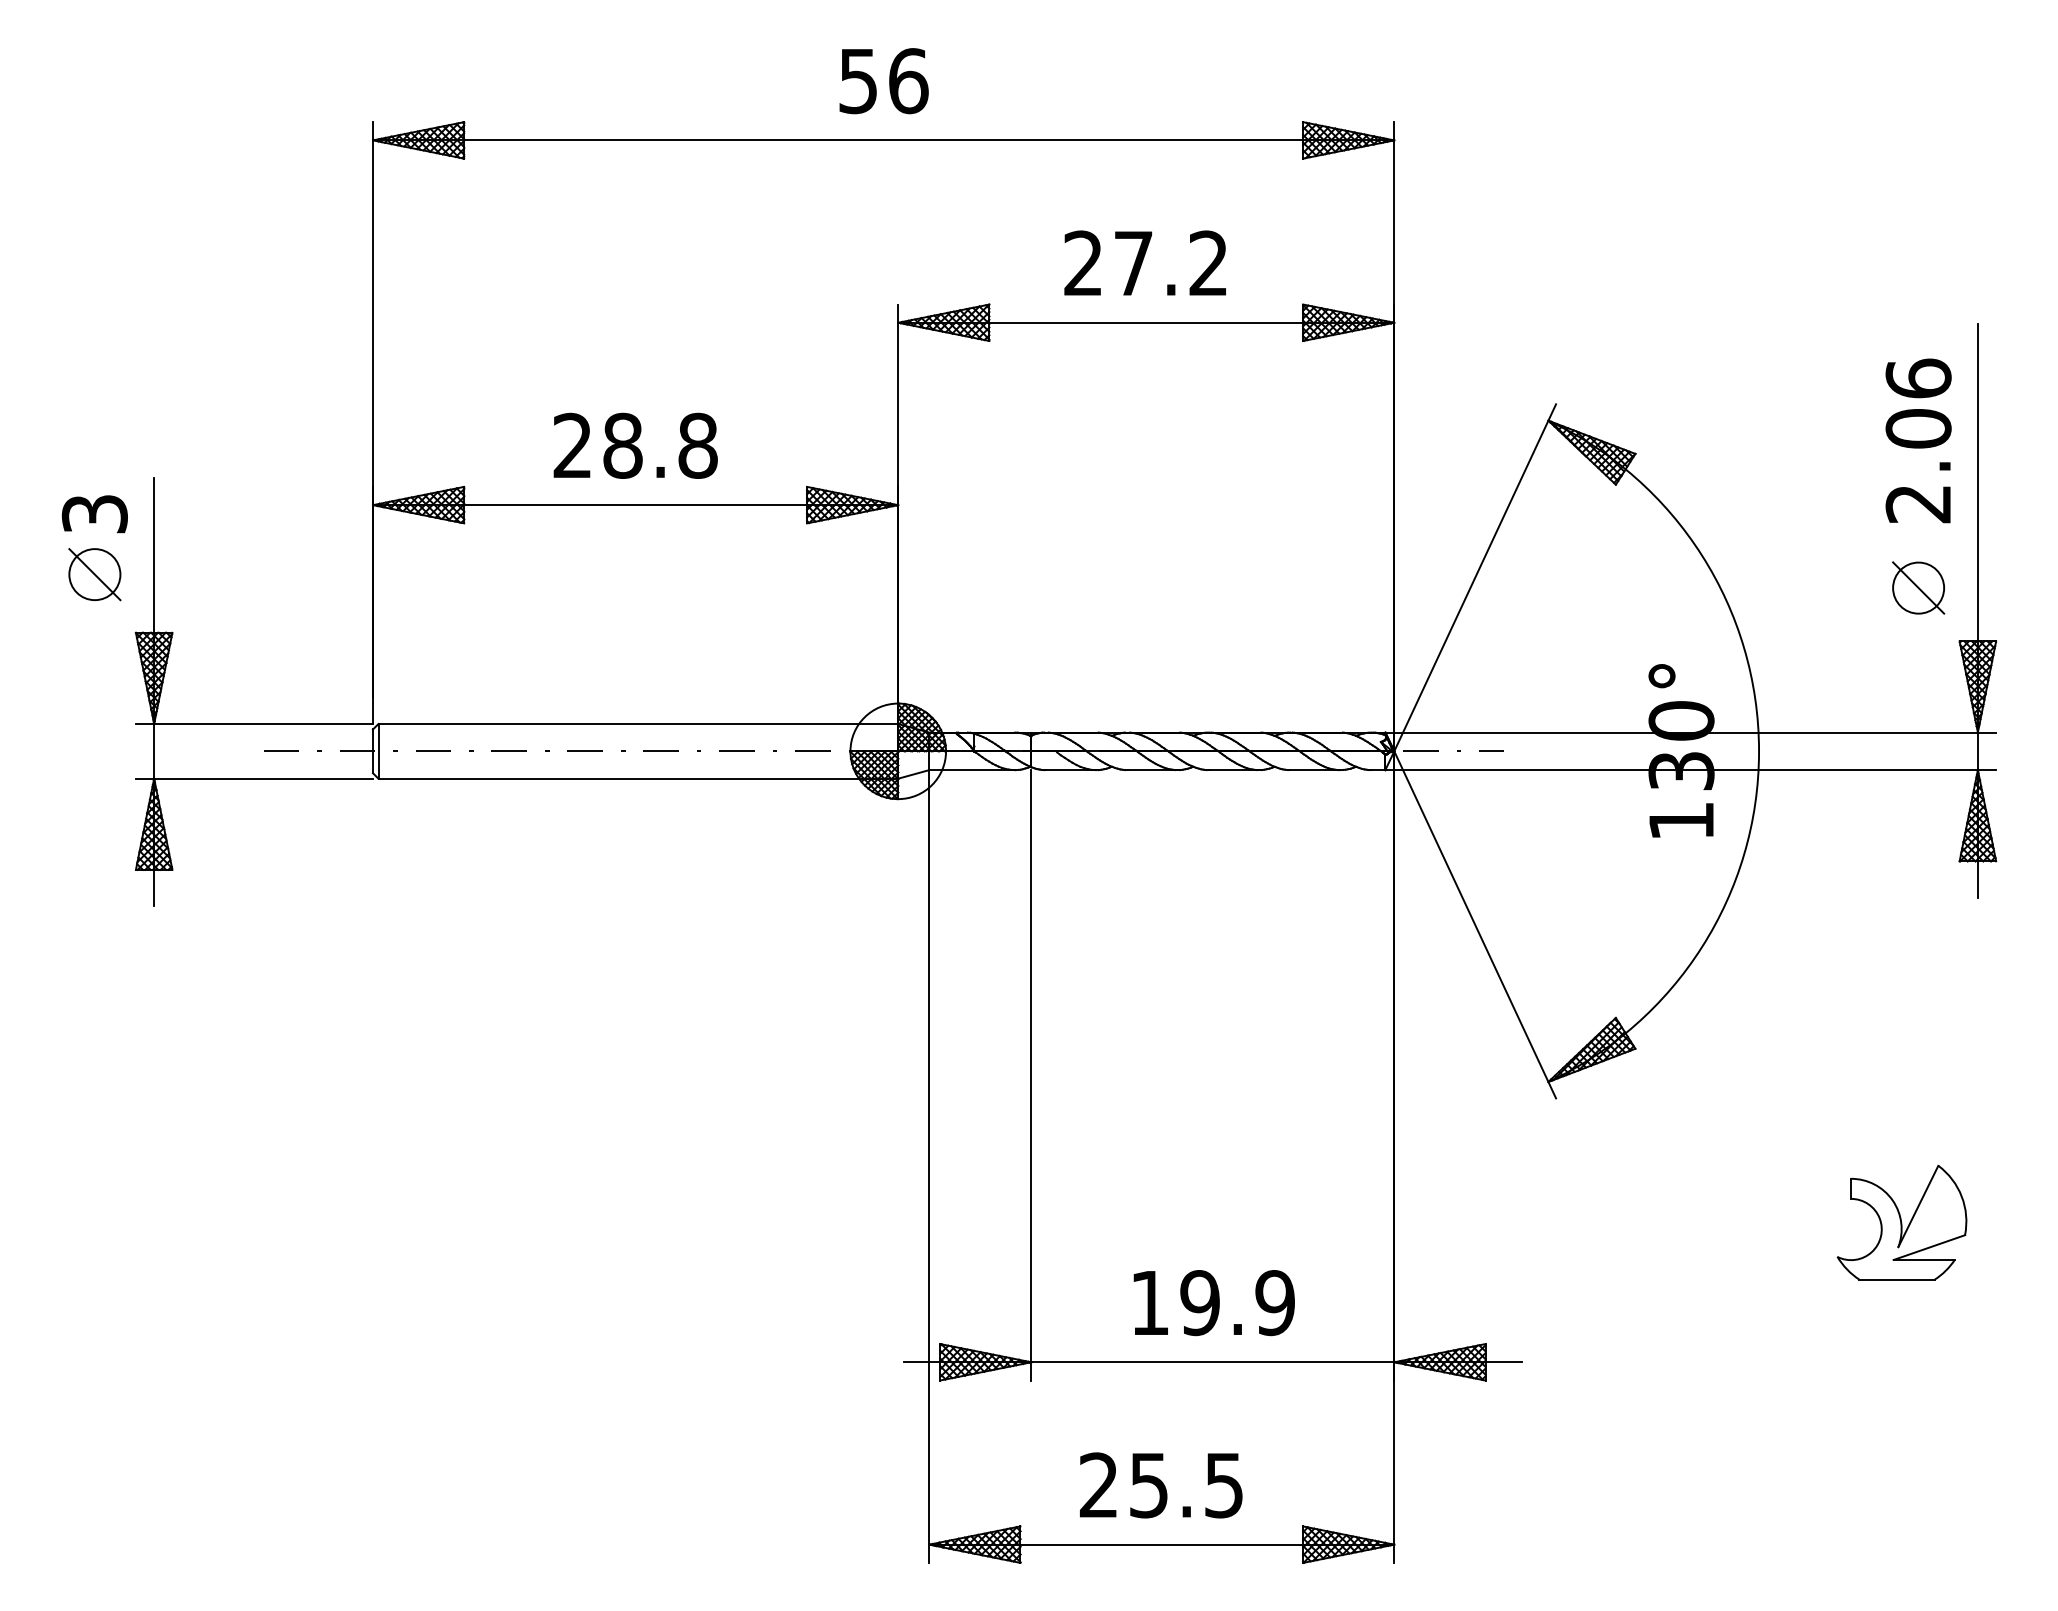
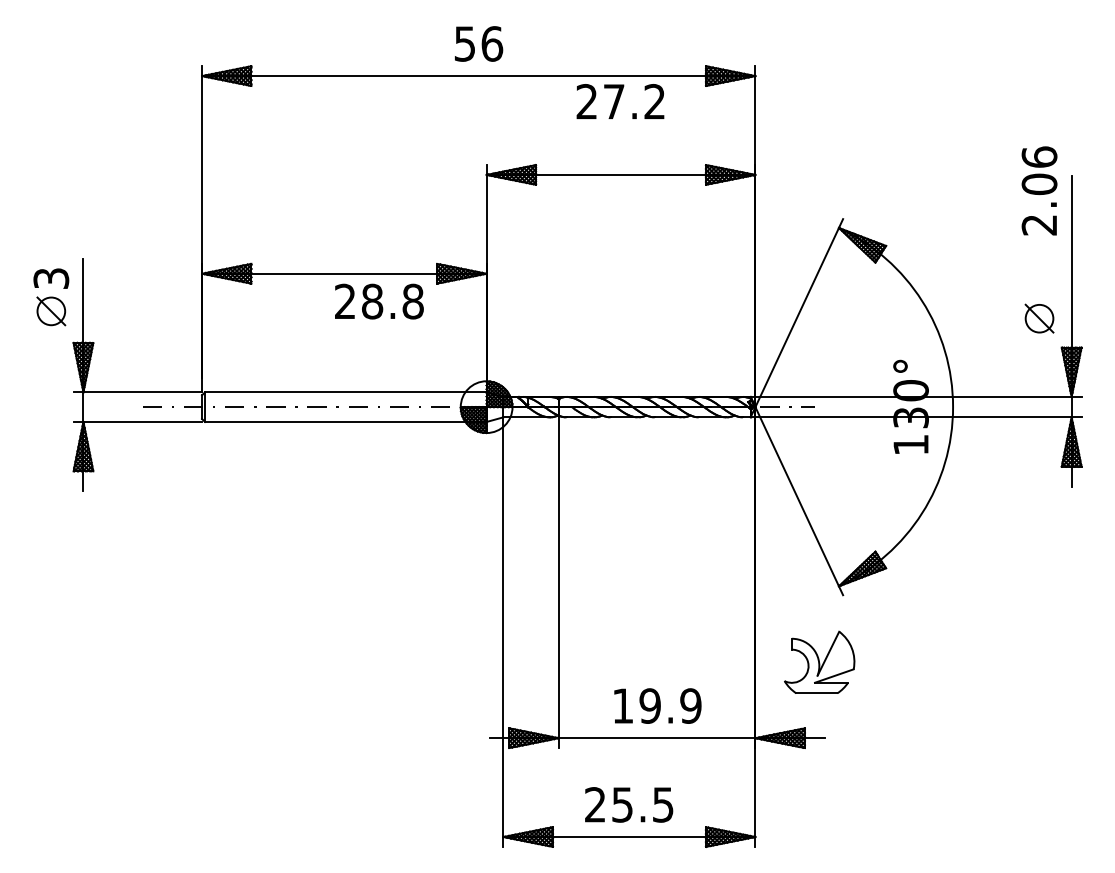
text: (1145, 262) -> (620, 101), moved
text: (1918, 440) -> (1039, 190), moved
text: (635, 445) -> (379, 301), moved
part: (1901, 1220) -> (819, 661), moved

